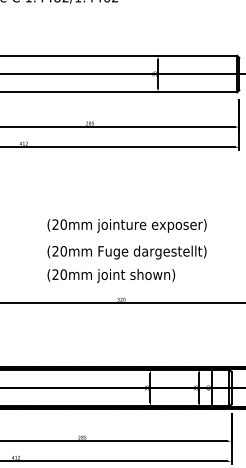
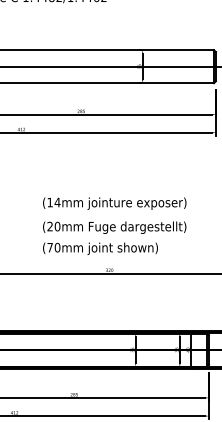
text: (59, 224) -> (53, 202), (20mm -> (14mm
text: (54, 274) -> (49, 247), (20mm -> (70mm

